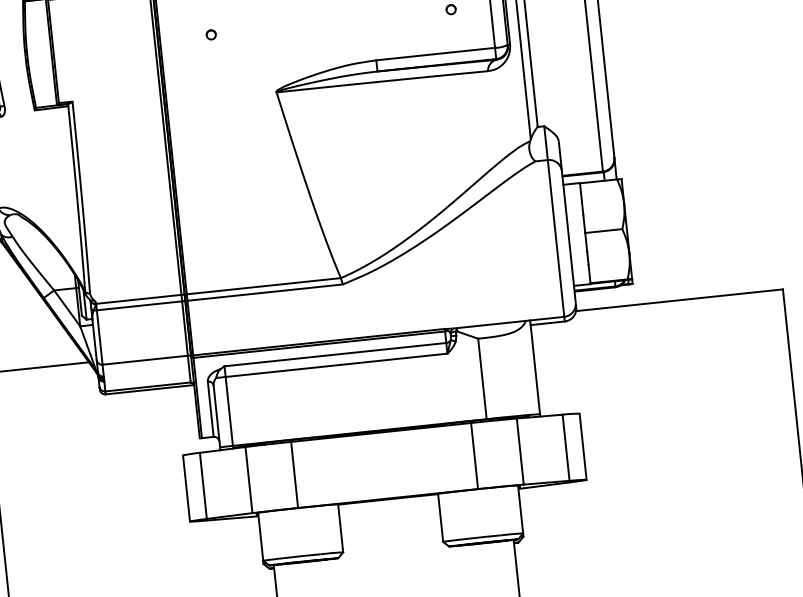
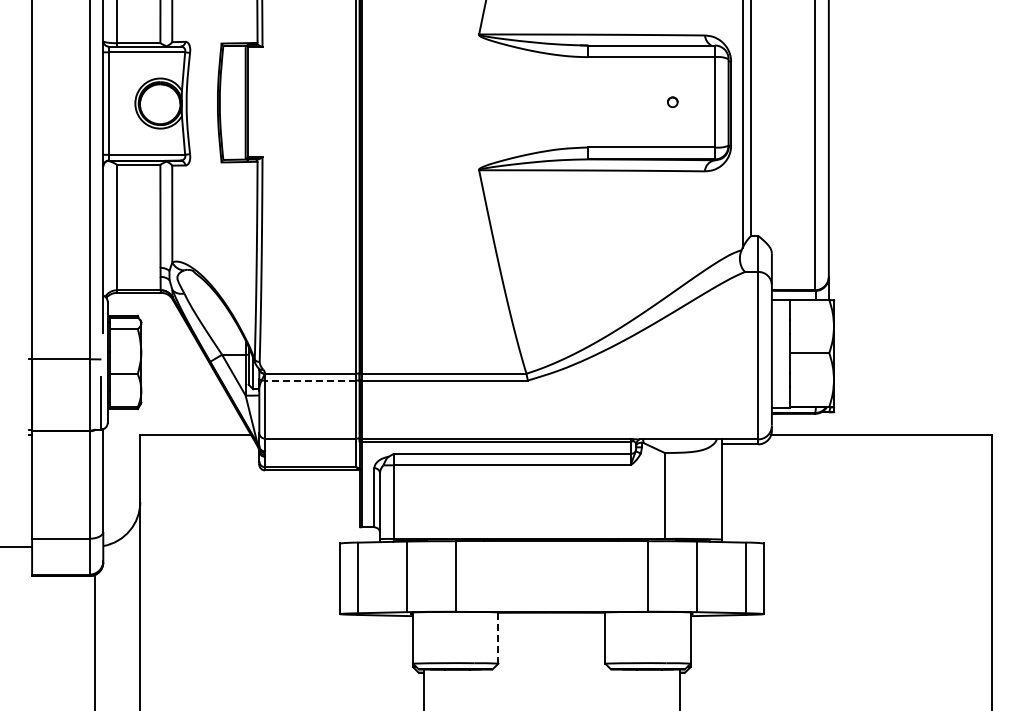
part: (211, 35) -> (416, 102), removed
line: (139, 305) -> (310, 380), solid -> dashed
line: (340, 527) -> (498, 637), solid -> dashed

